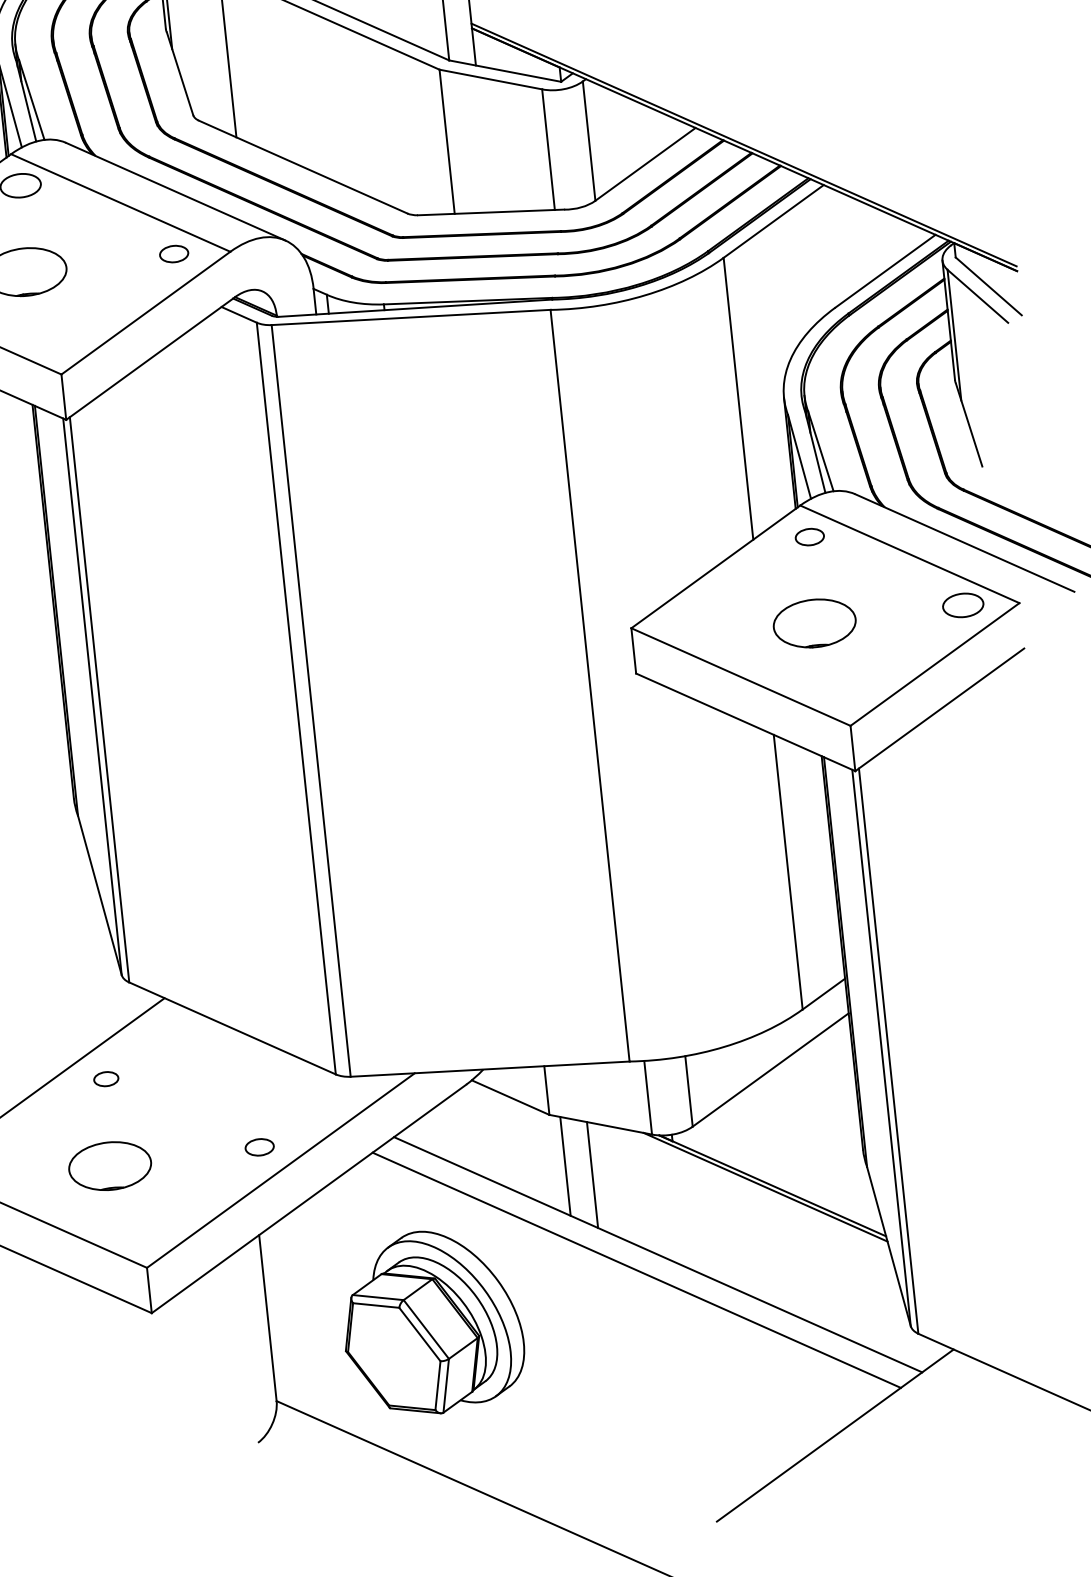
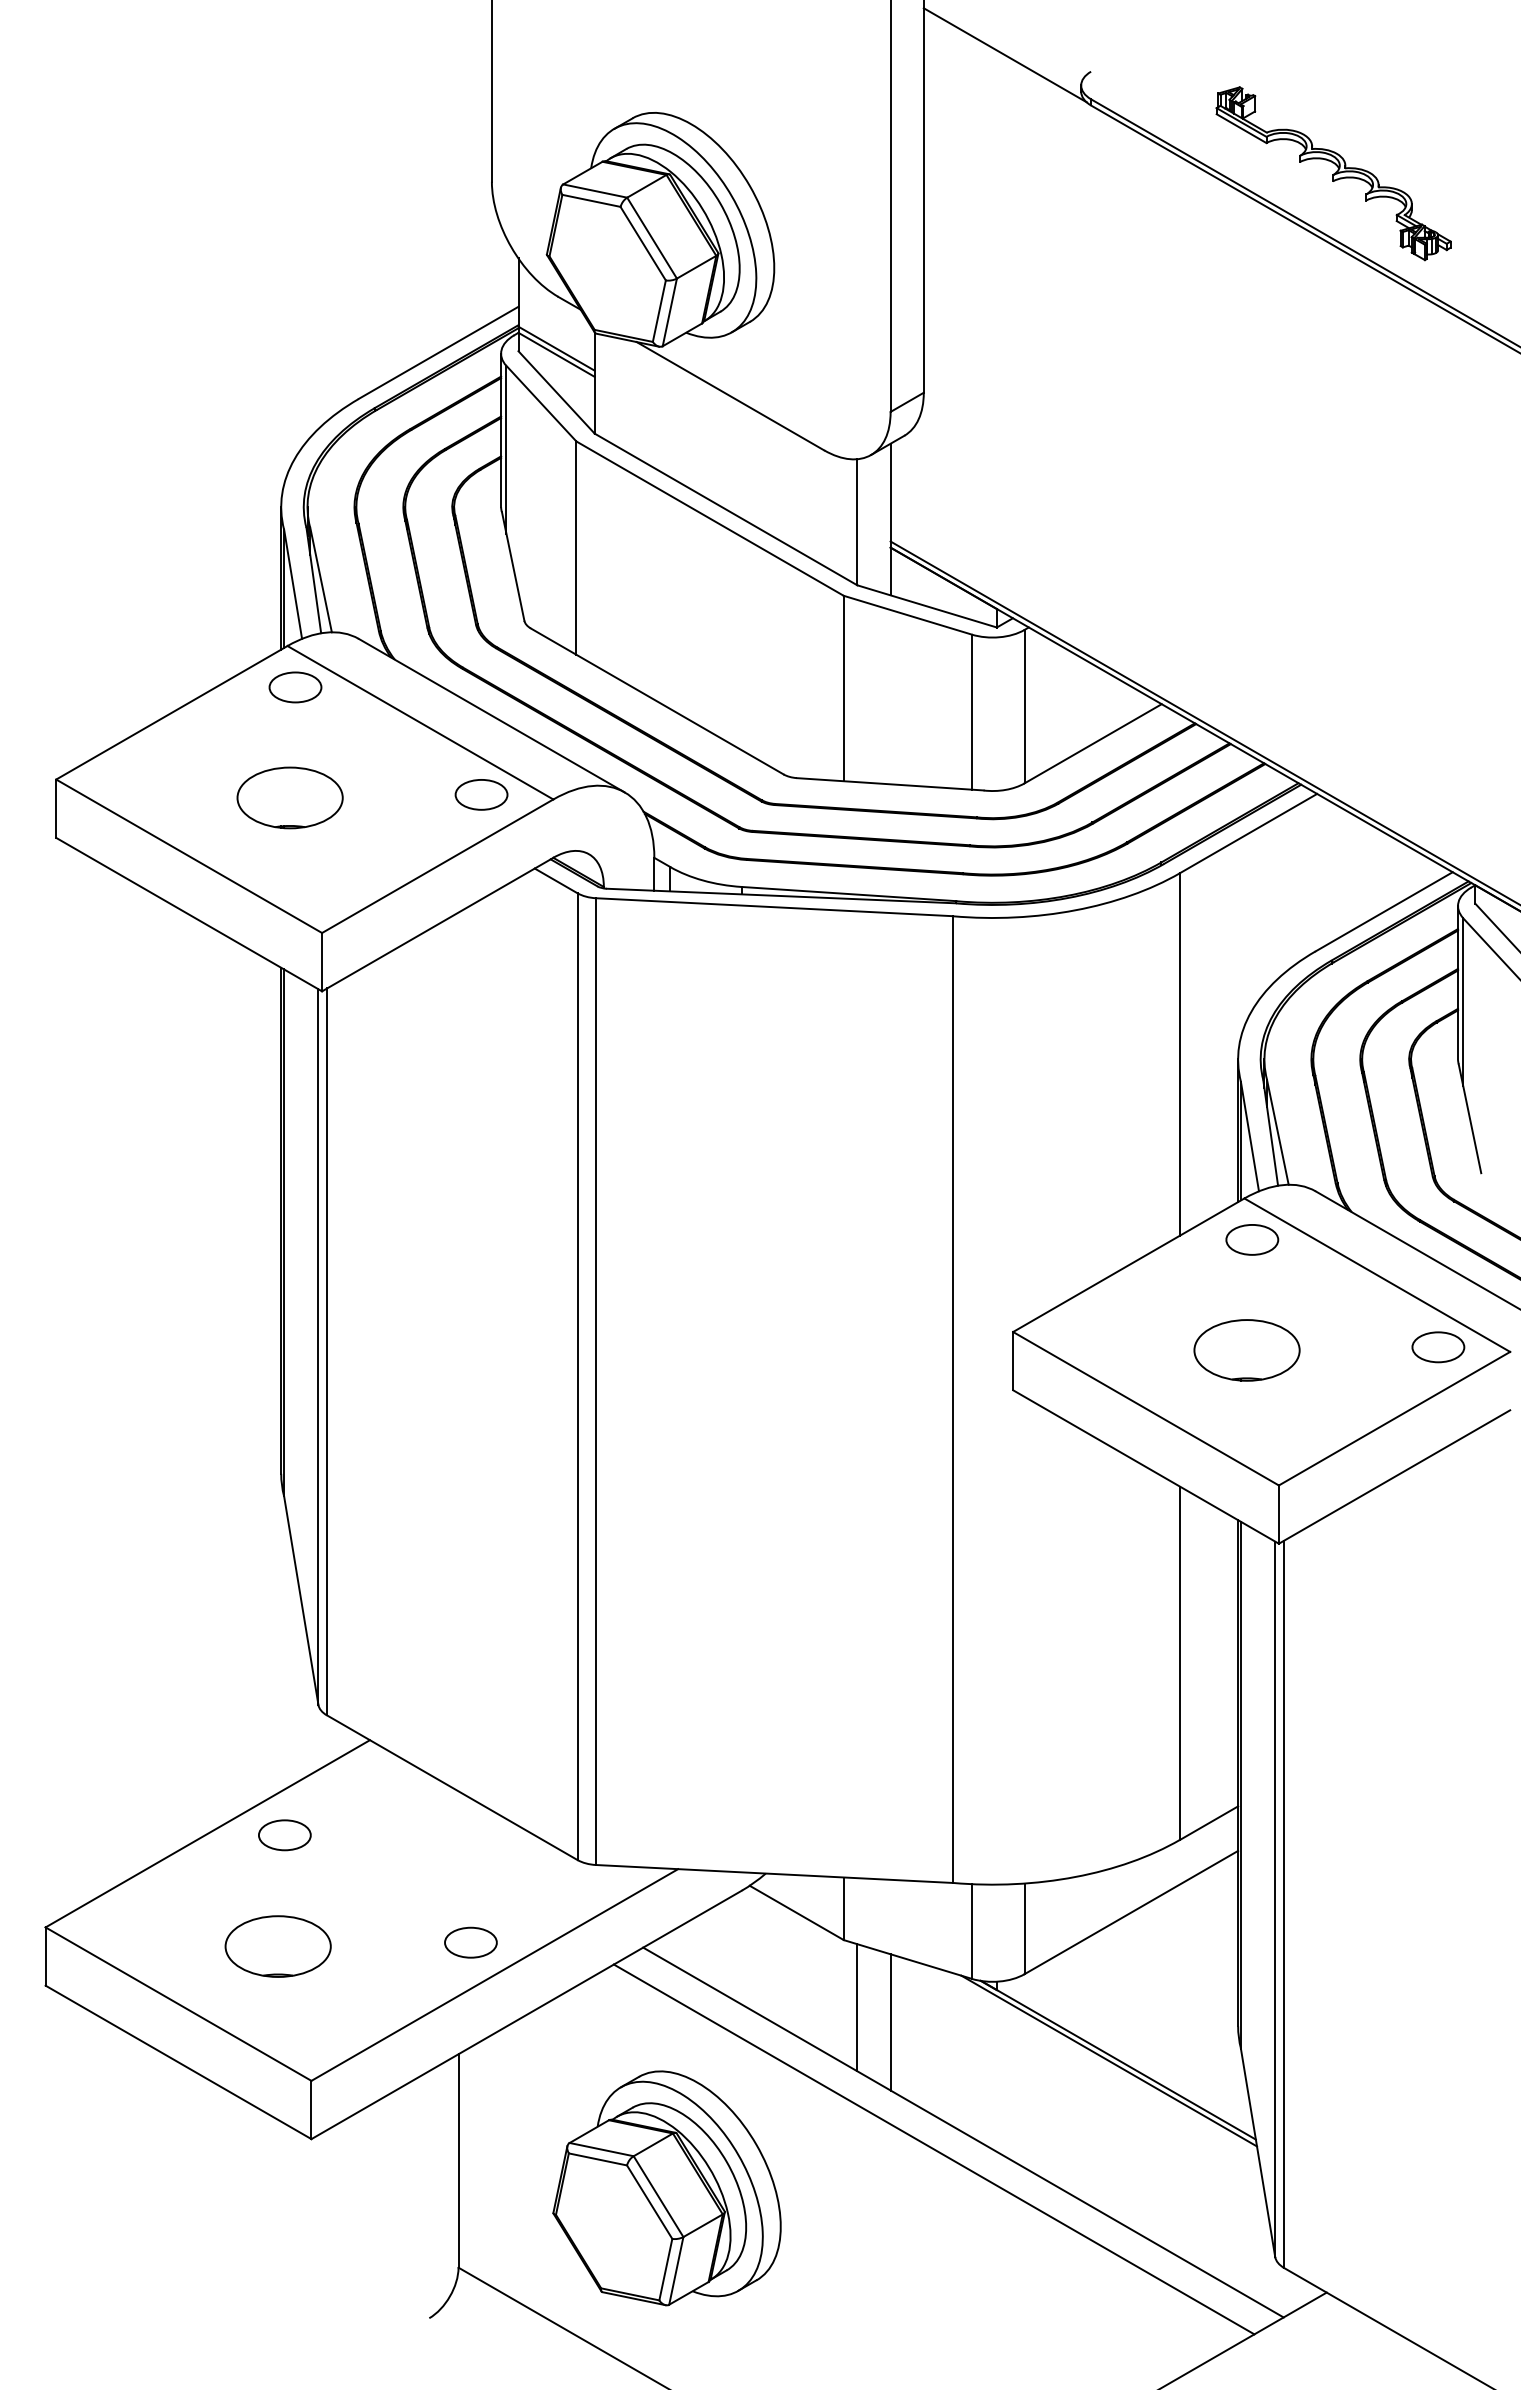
part: (174, 253) -> (481, 794), size x1.43
part: (809, 536) -> (1252, 1239), size x1.43
part: (105, 1079) -> (284, 1835), size x1.67
part: (259, 1147) -> (470, 1942), size x1.43

